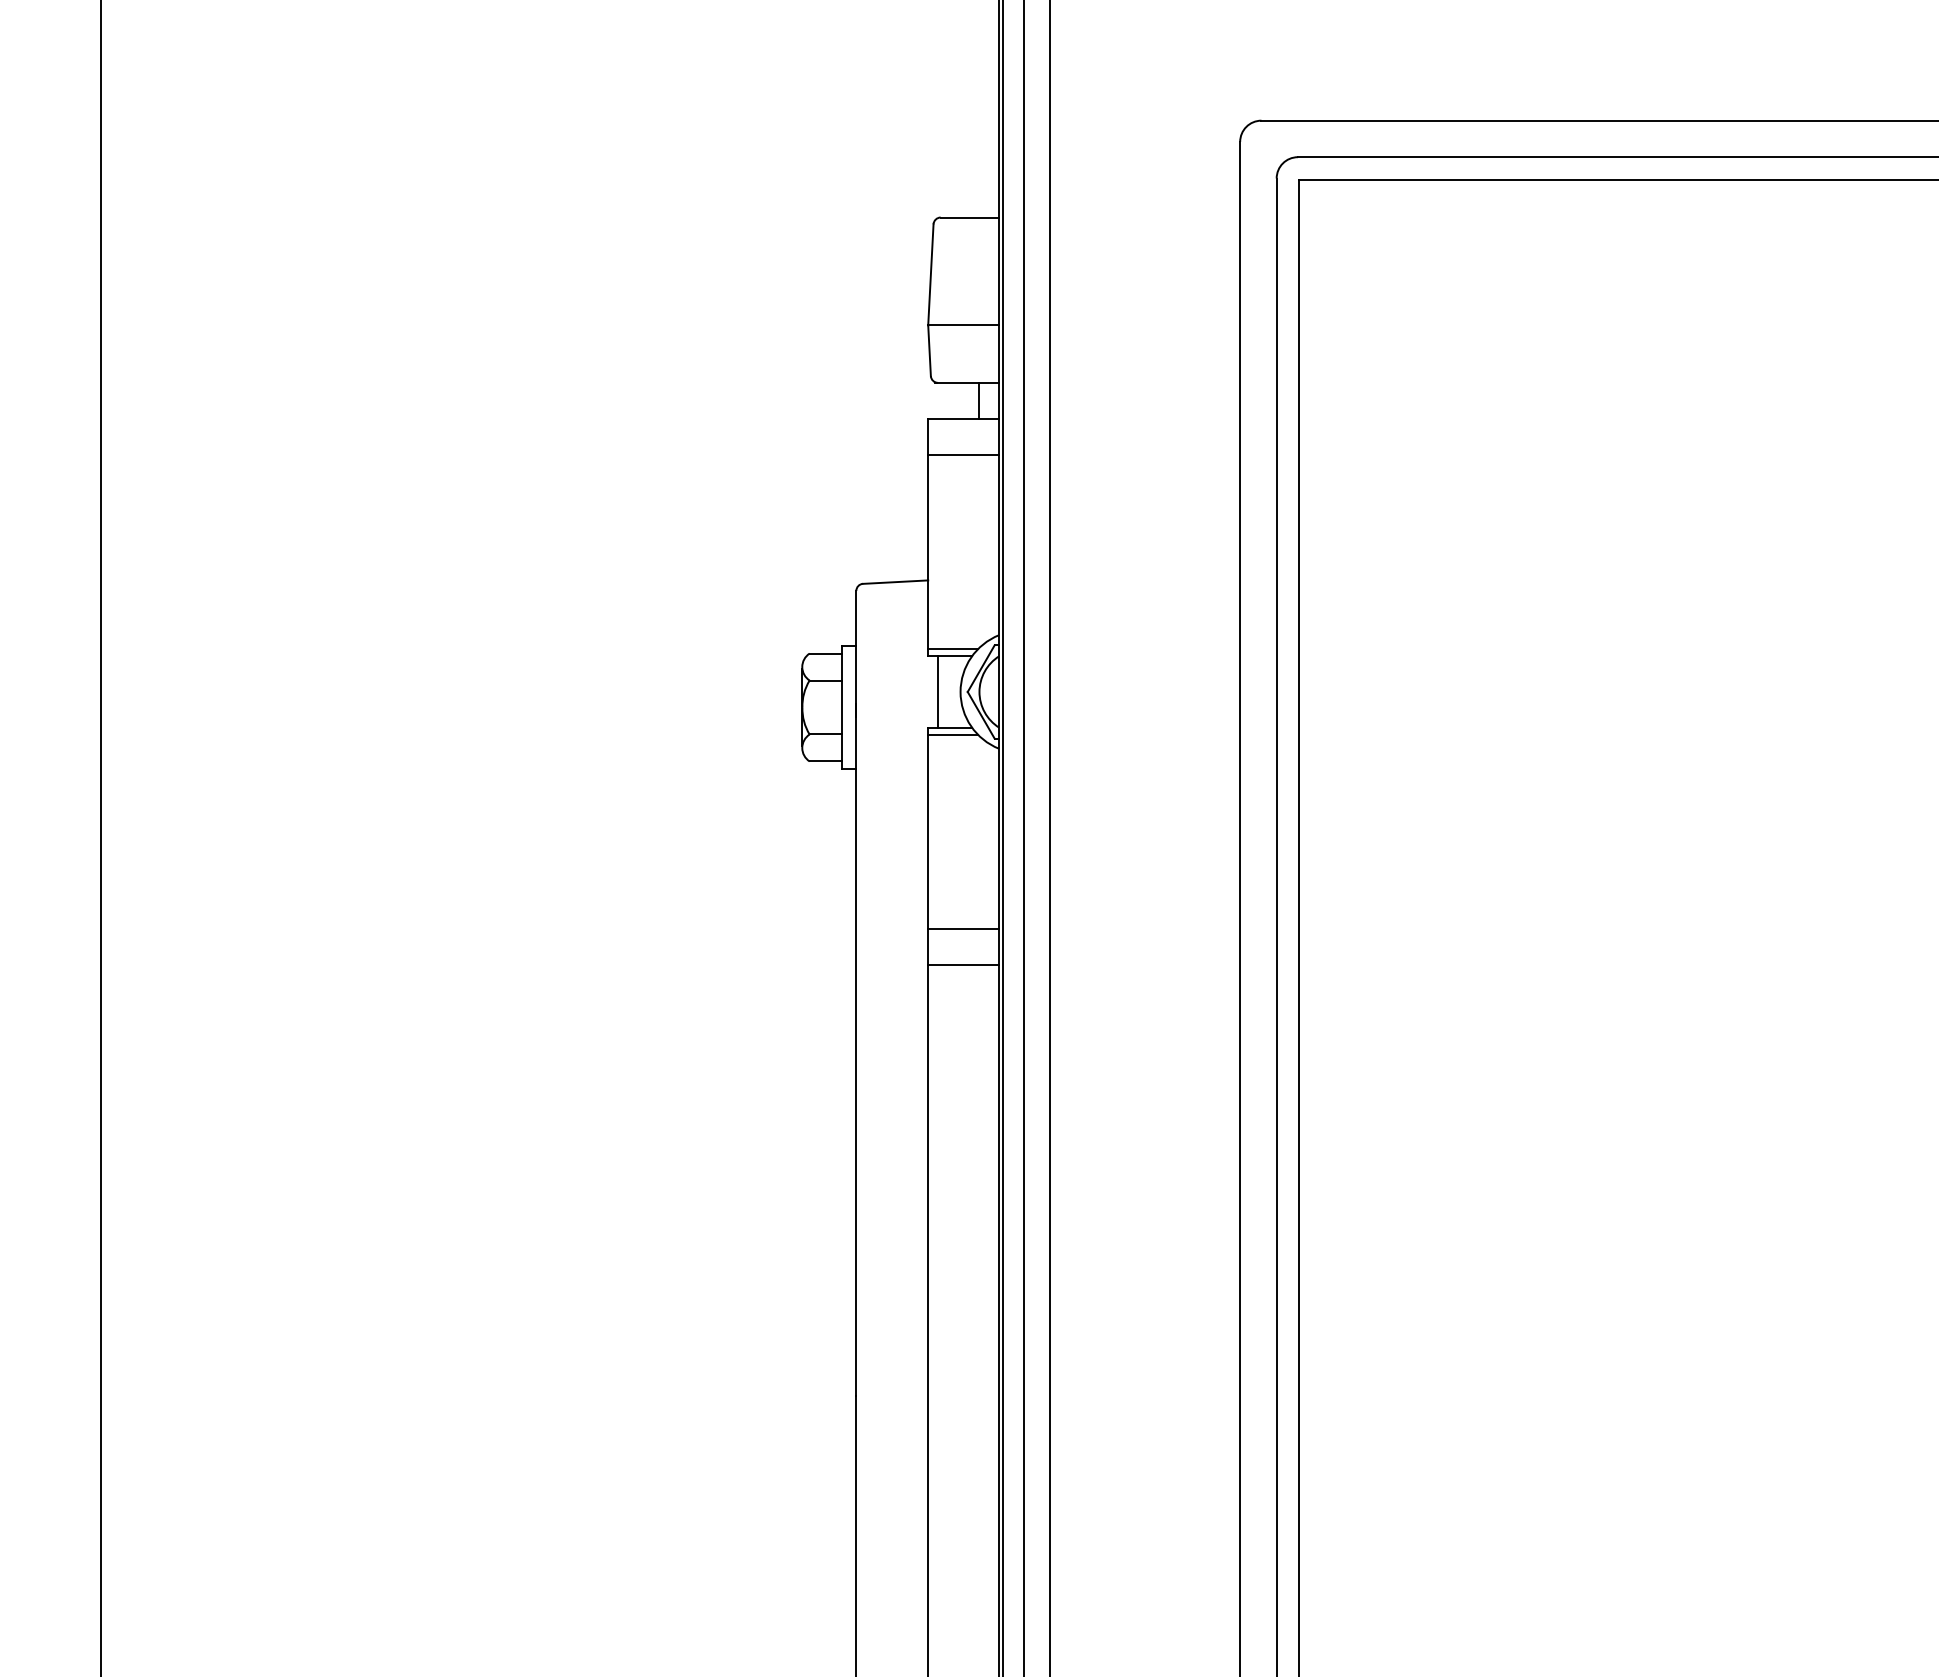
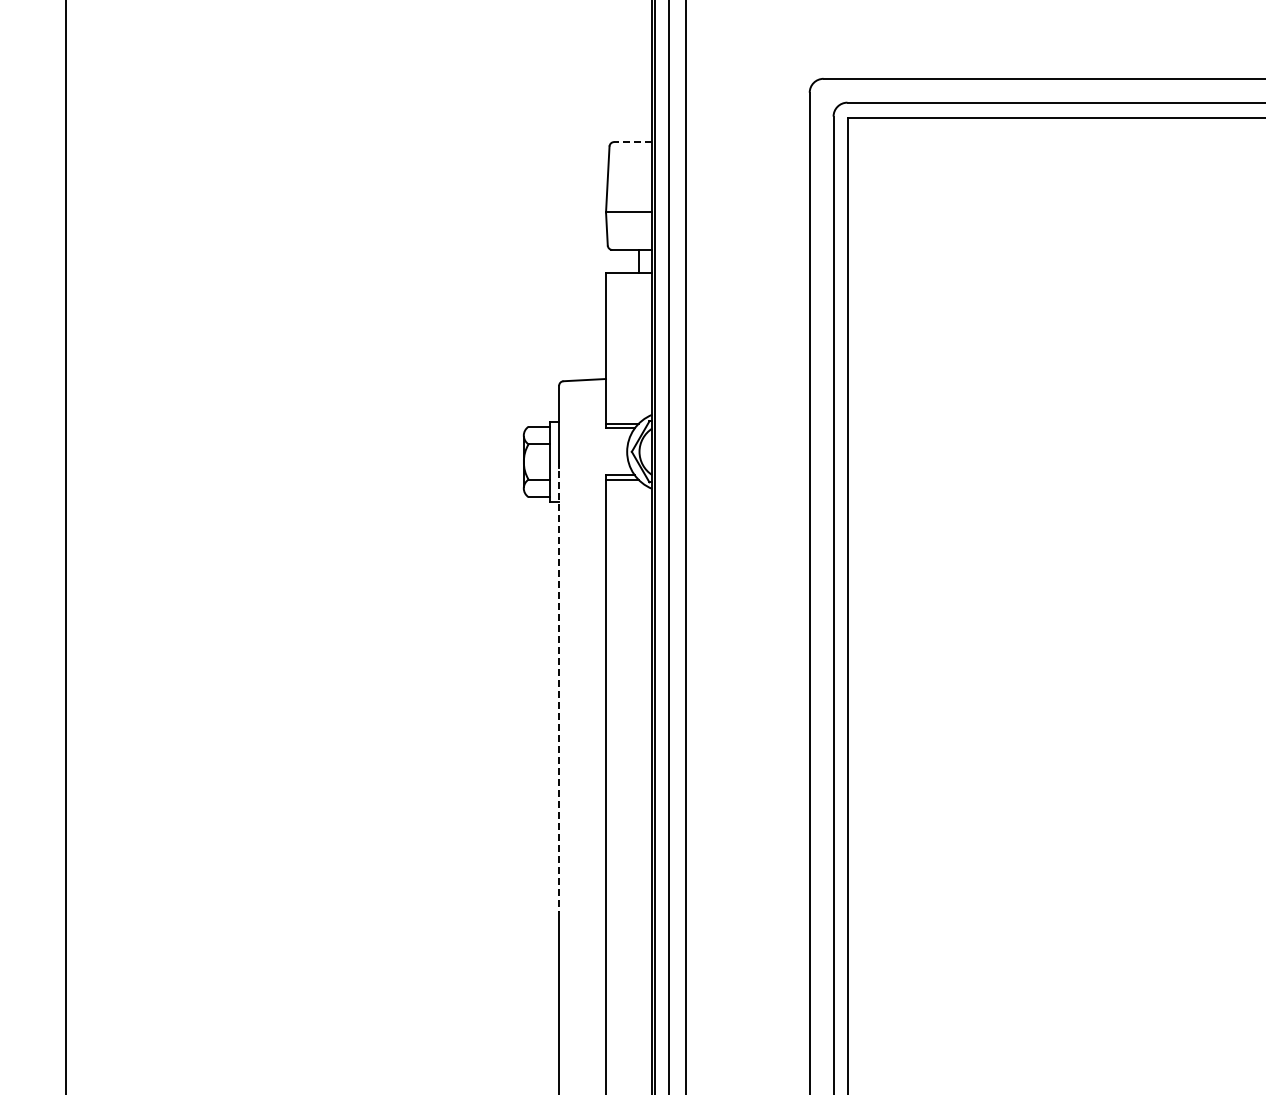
line: (968, 218) -> (632, 142), solid -> dashed
line: (964, 454) -> (629, 296), removed
line: (938, 691) -> (612, 451), removed
line: (964, 928) -> (629, 606), removed
line: (964, 965) -> (629, 630), removed
line: (856, 1051) -> (559, 686), solid -> dashed

